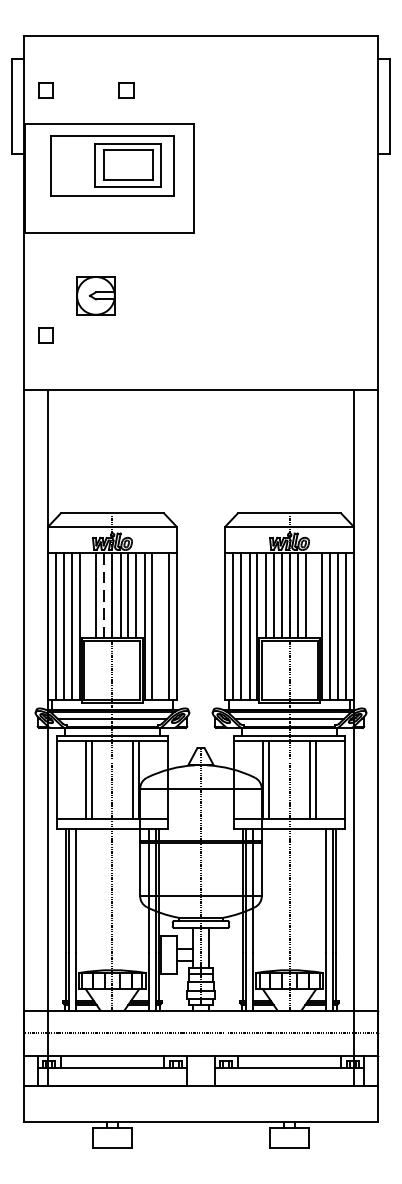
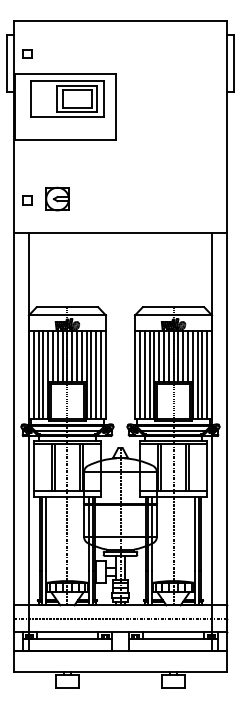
part: (125, 89) -> (75, 53), removed
part: (95, 294) -> (57, 198), moved
line: (89, 595) -> (53, 356), added
line: (104, 595) -> (62, 356), dashed -> solid
line: (312, 595) -> (187, 356), added
line: (160, 625) -> (96, 374), added

